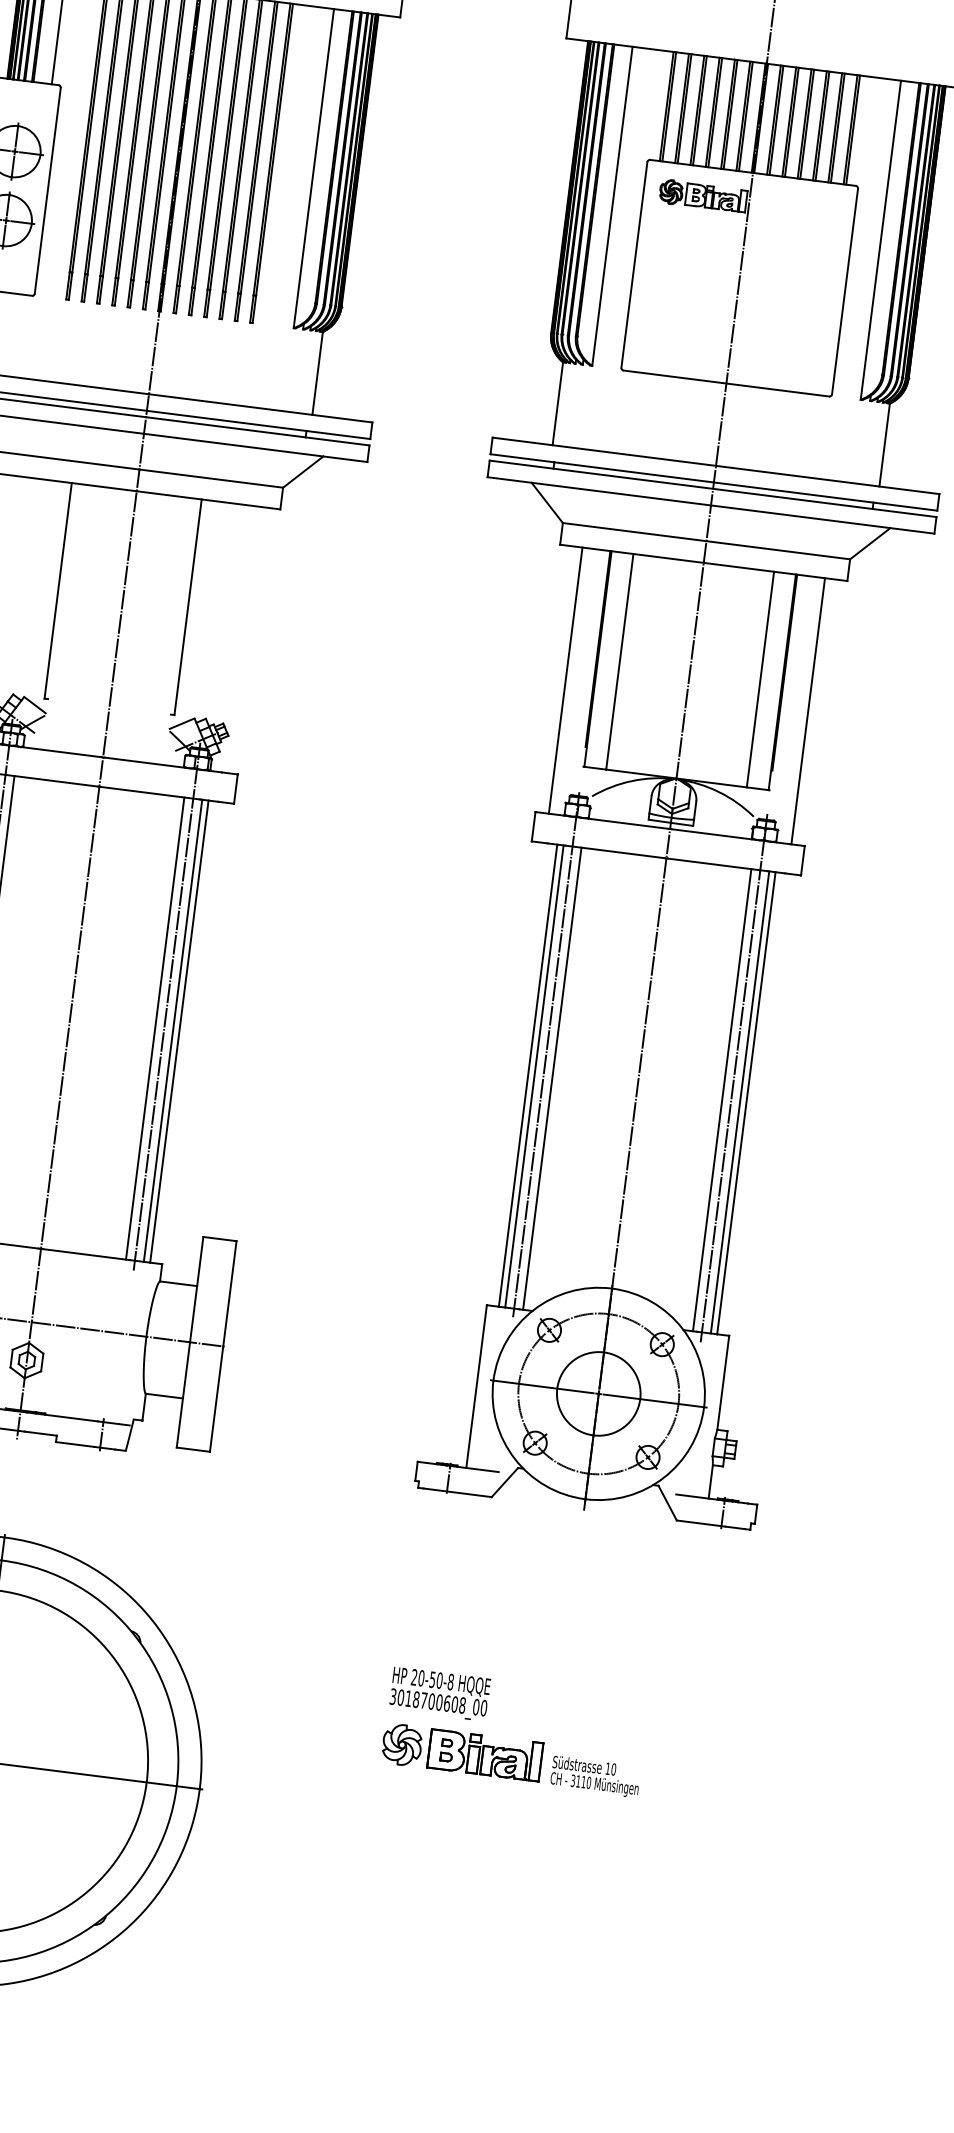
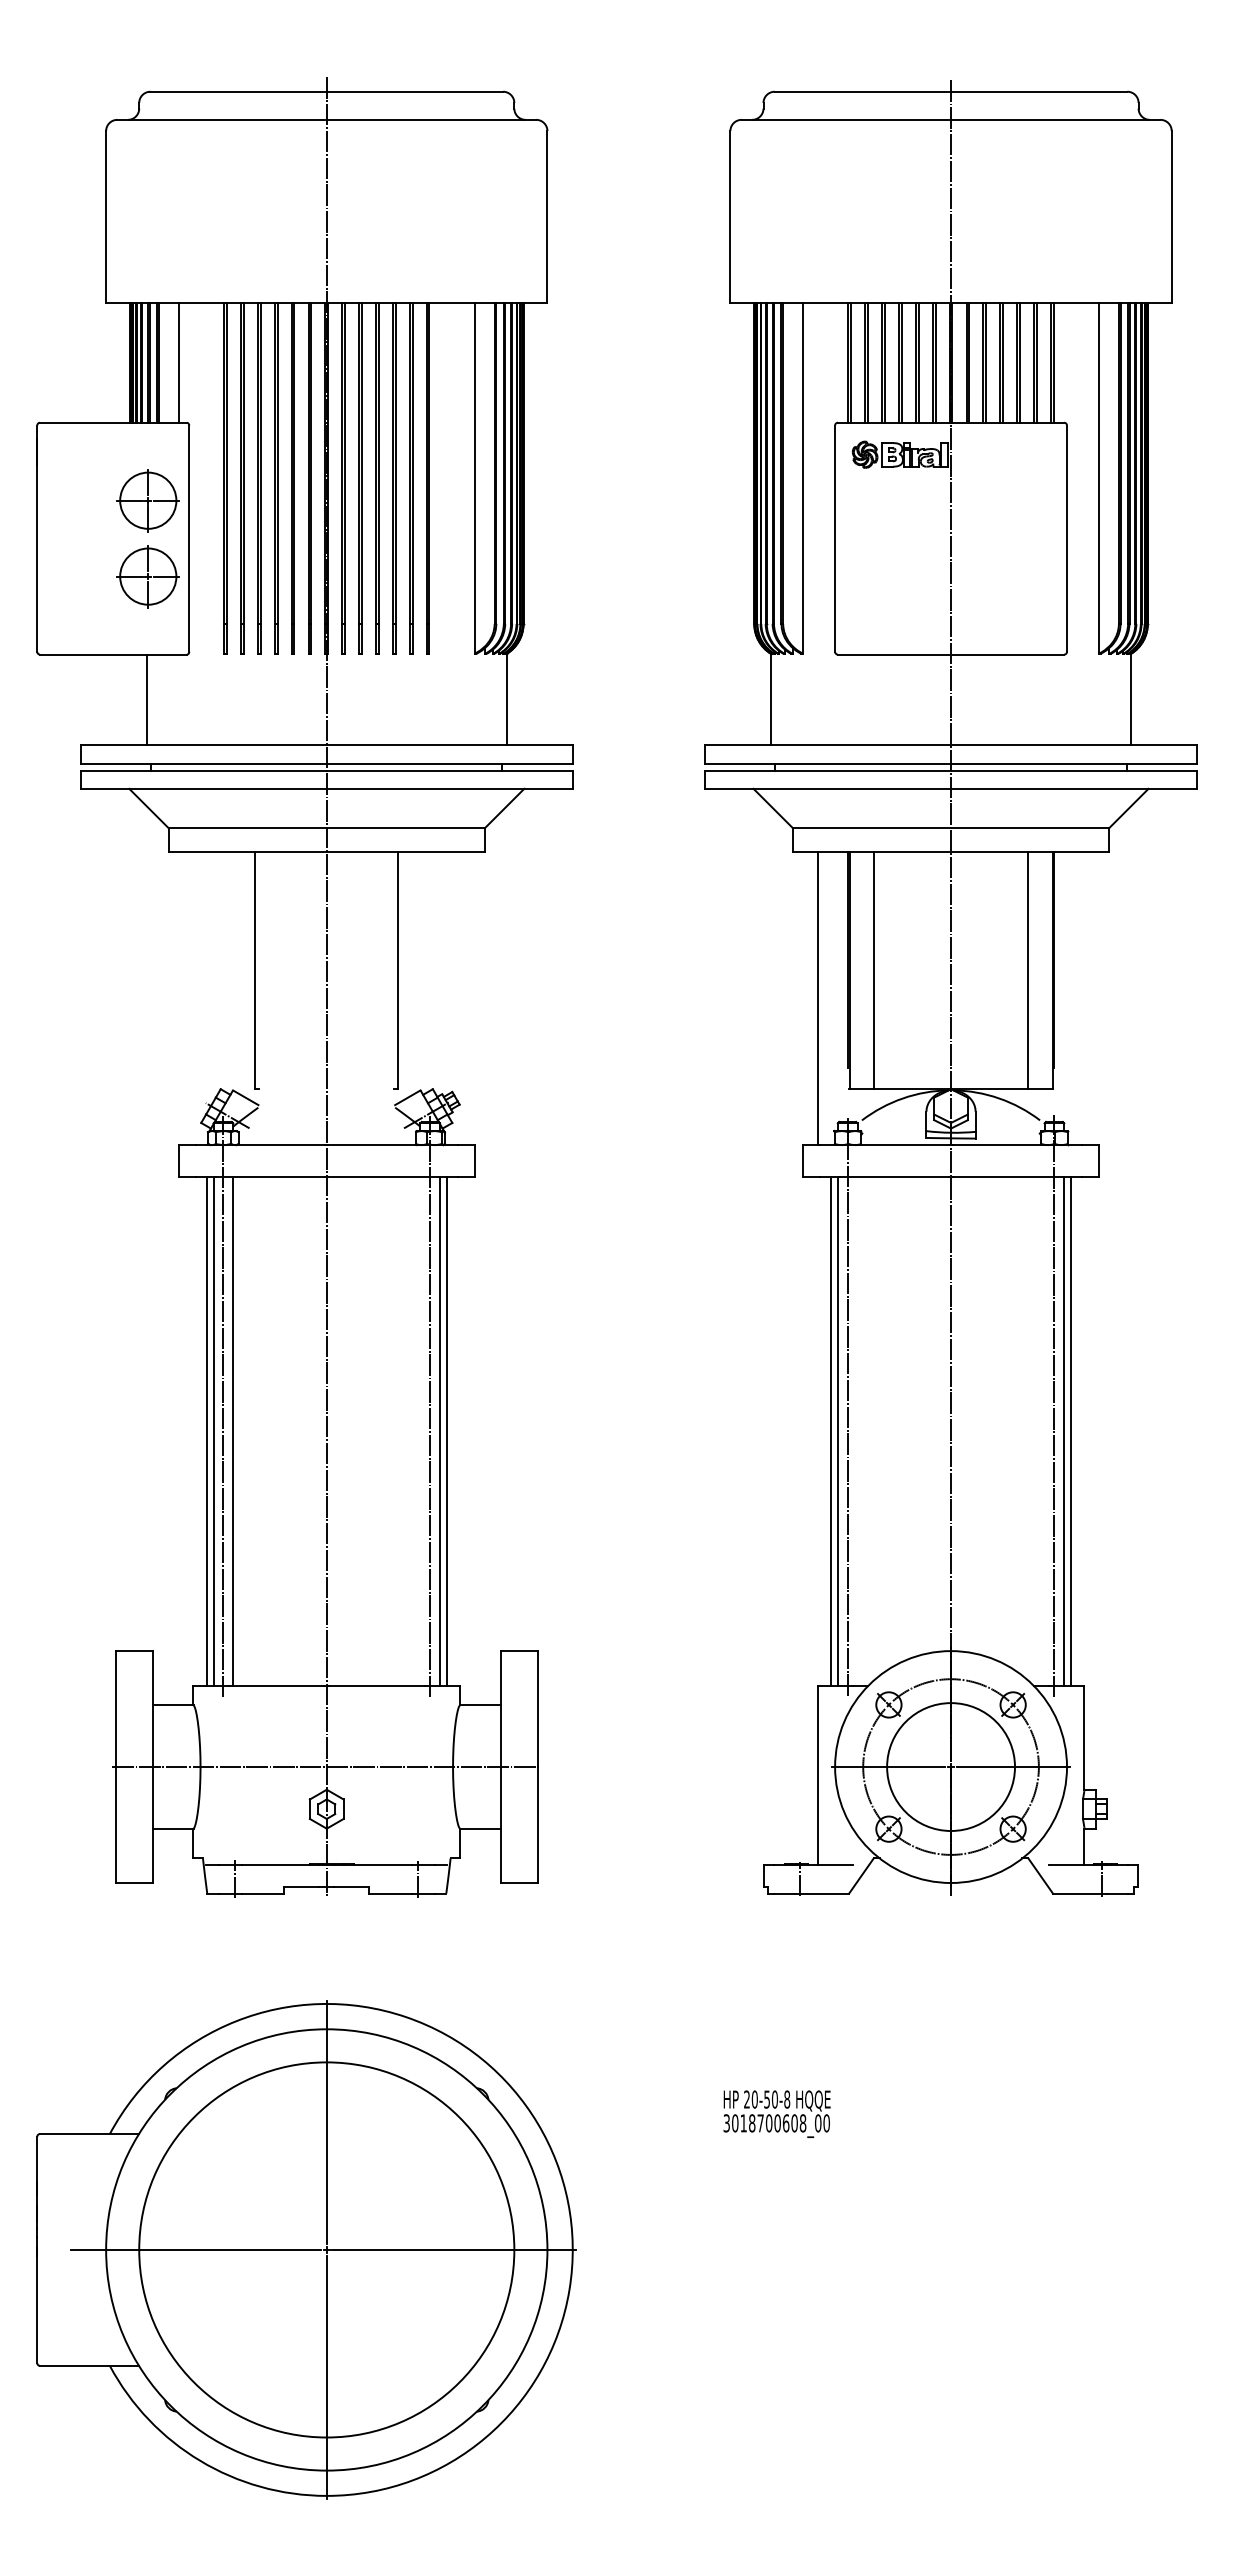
line: (808, 711) -> (1084, 998), removed
line: (155, 1028) -> (420, 1431), removed
line: (552, 1078) -> (857, 1431), removed
line: (722, 1099) -> (1044, 1431), removed
circle: (598, 1393) -> (950, 1766), size x1.4
text: (439, 1693) -> (776, 2113), moved
part: (511, 1759) -> (906, 2175), removed

